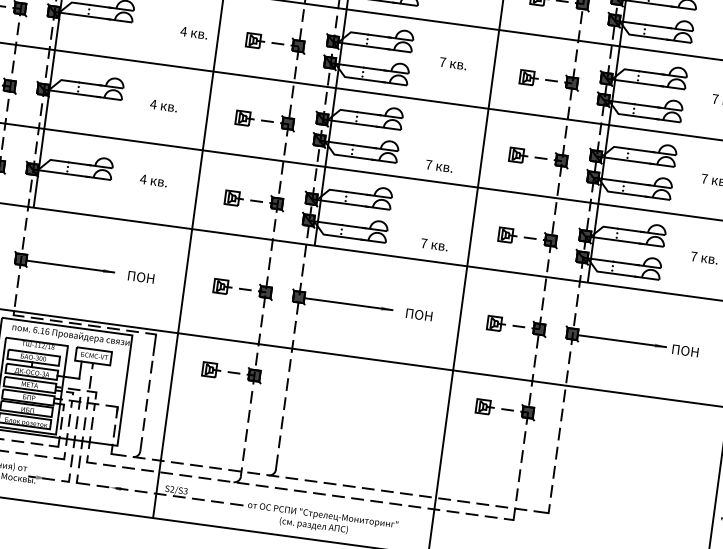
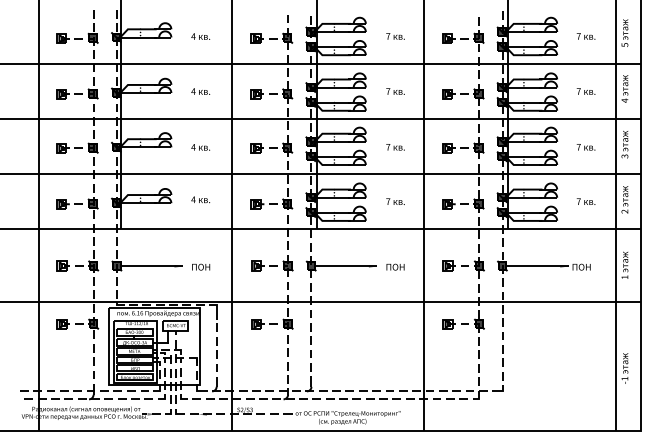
text: (193, 32) -> (200, 91), moved
text: (439, 166) -> (395, 147), moved
text: (434, 244) -> (395, 201), moved

